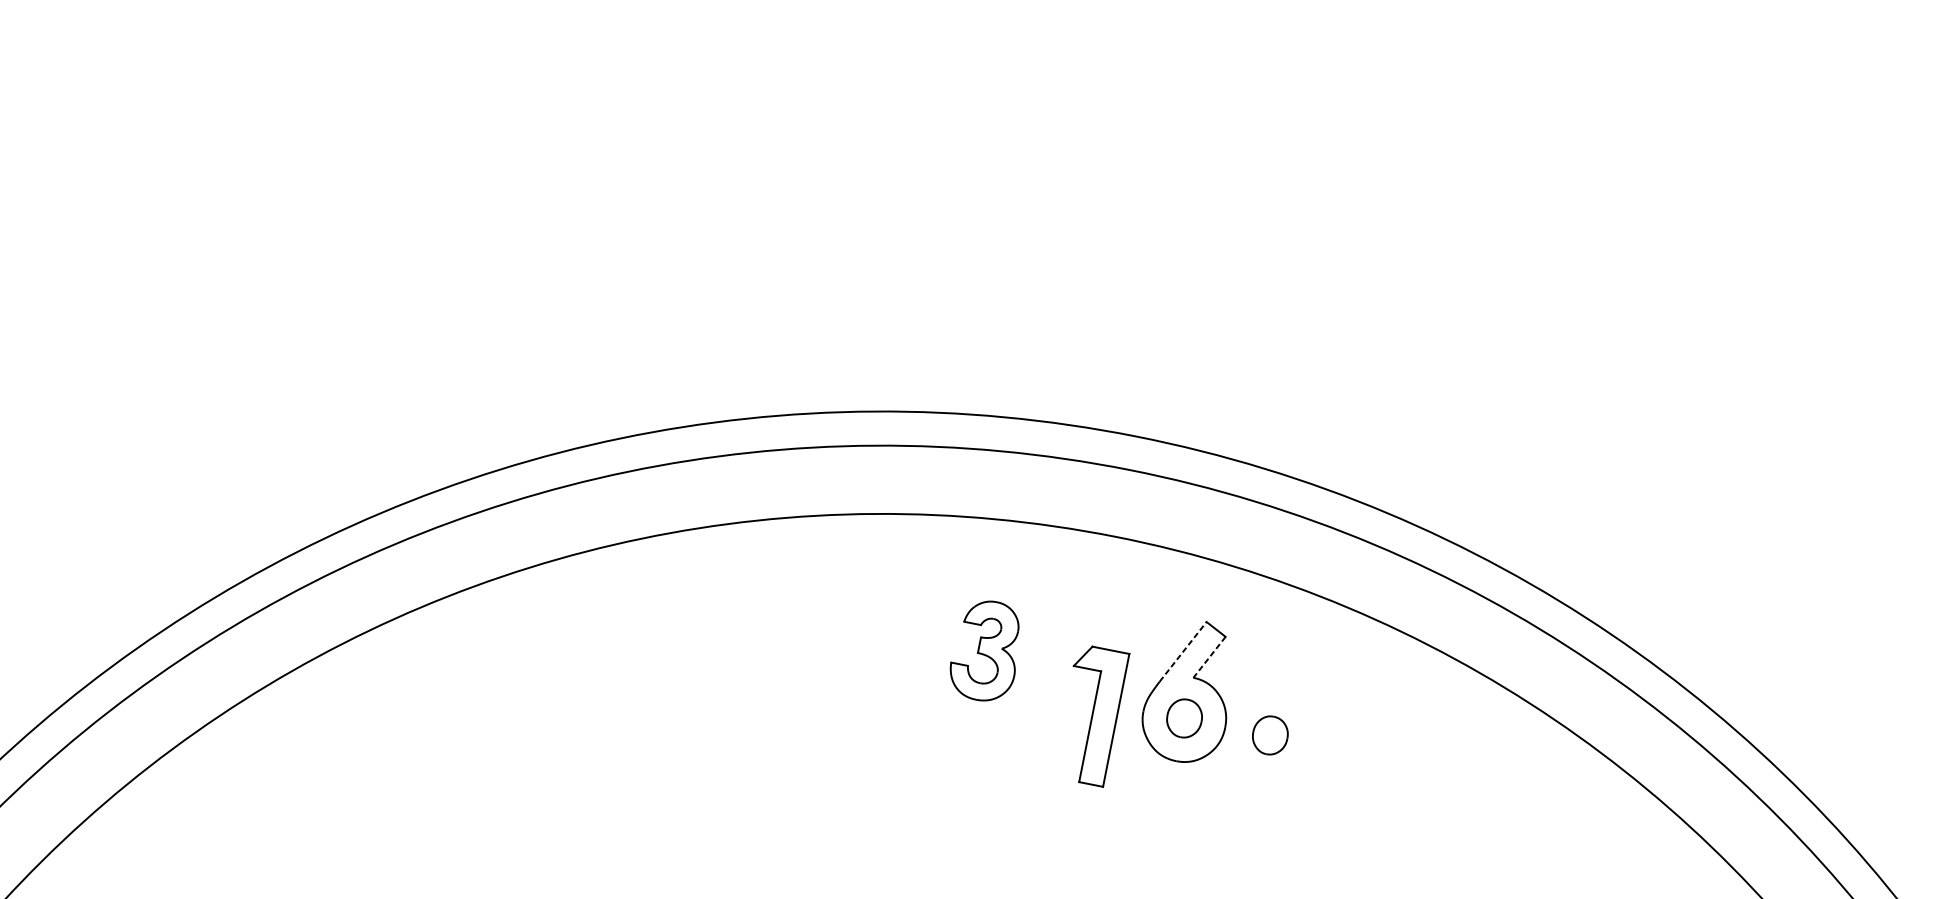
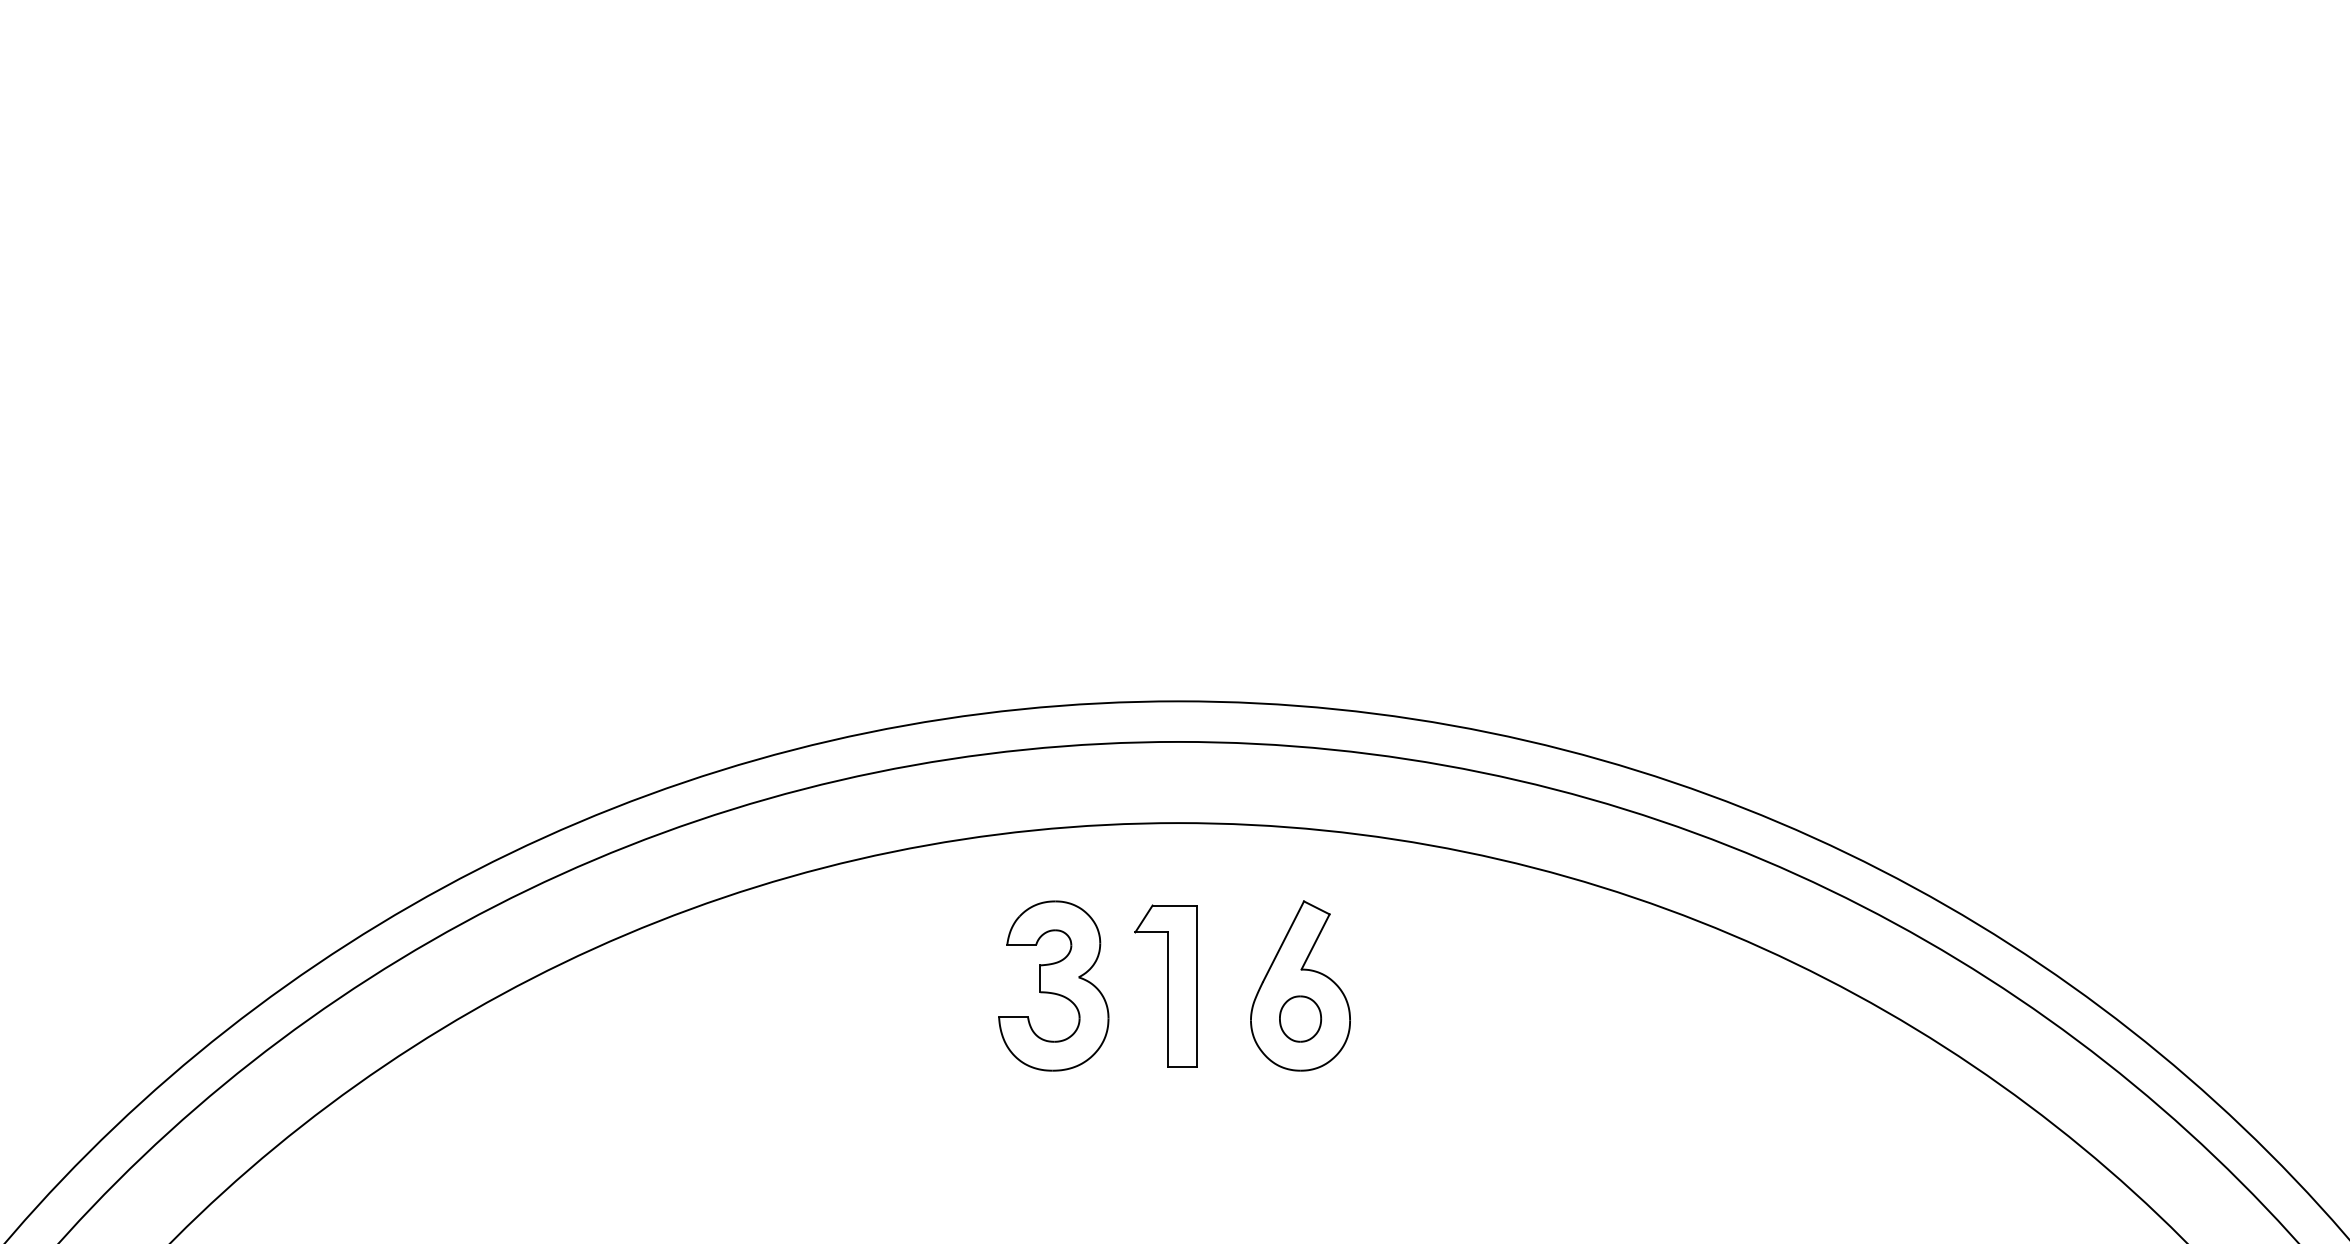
part: (986, 650) -> (1053, 985), size x1.43
line: (1183, 651) -> (1283, 941), dashed -> solid
line: (1209, 656) -> (1315, 941), dashed -> solid
part: (1090, 714) -> (1165, 985), moved
part: (1270, 735) -> (1404, 1018), removed

